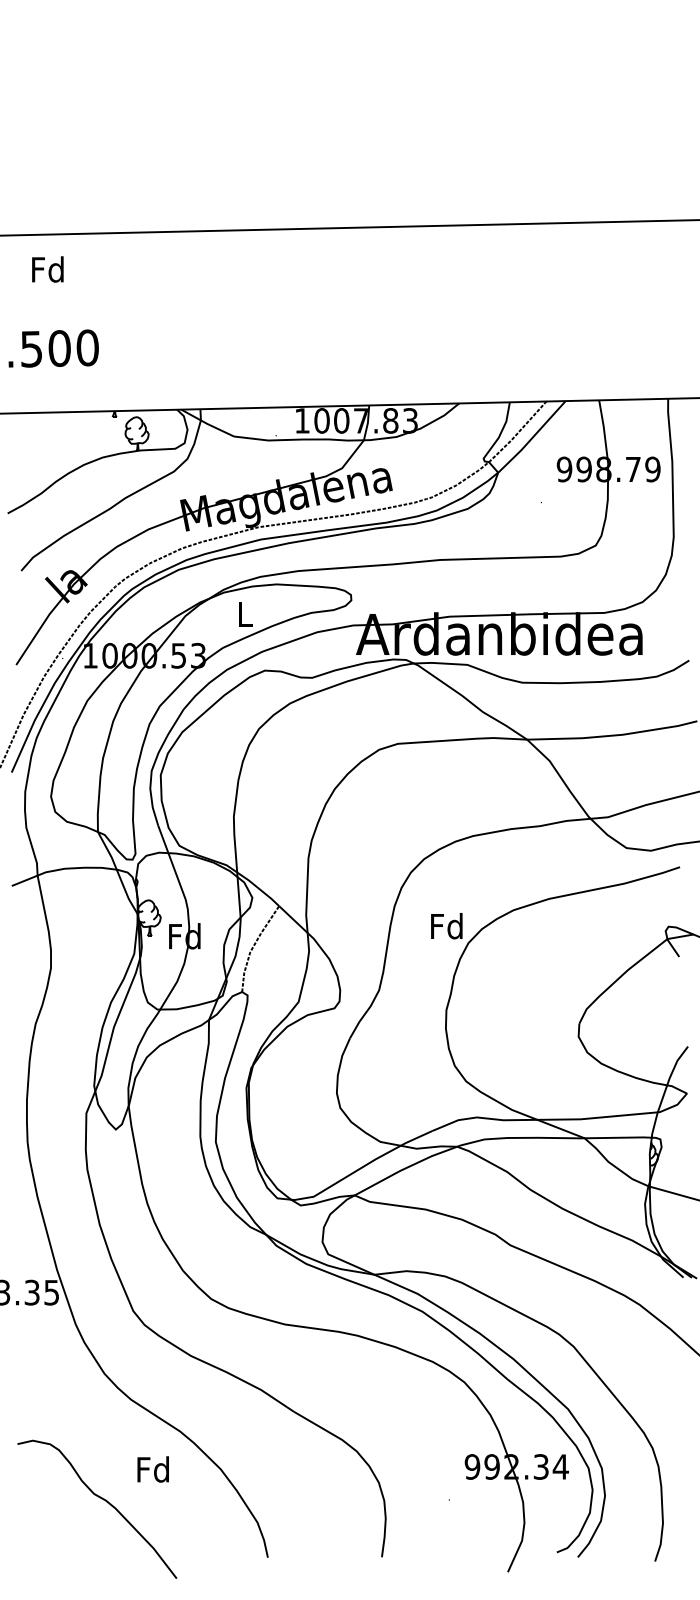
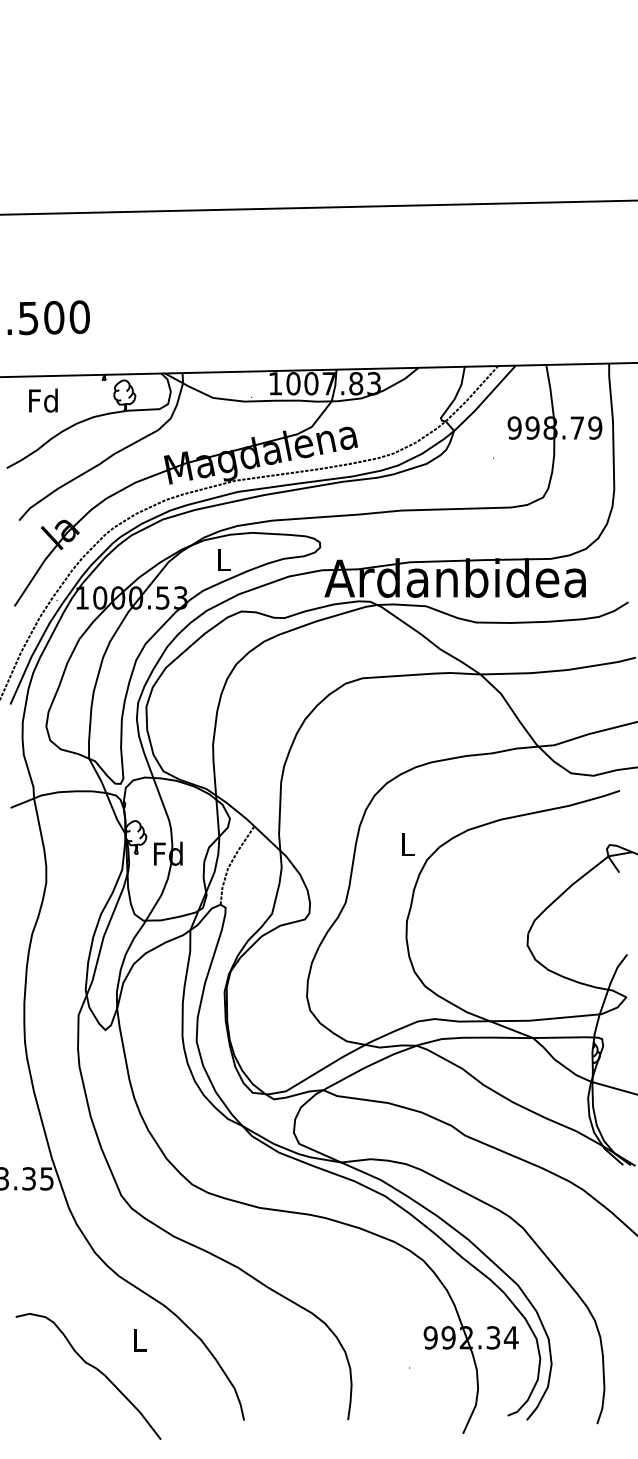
text: (47, 269) -> (43, 400), moved
text: (447, 926) -> (407, 844), Fd -> L
text: (153, 1469) -> (139, 1340), Fd -> L

